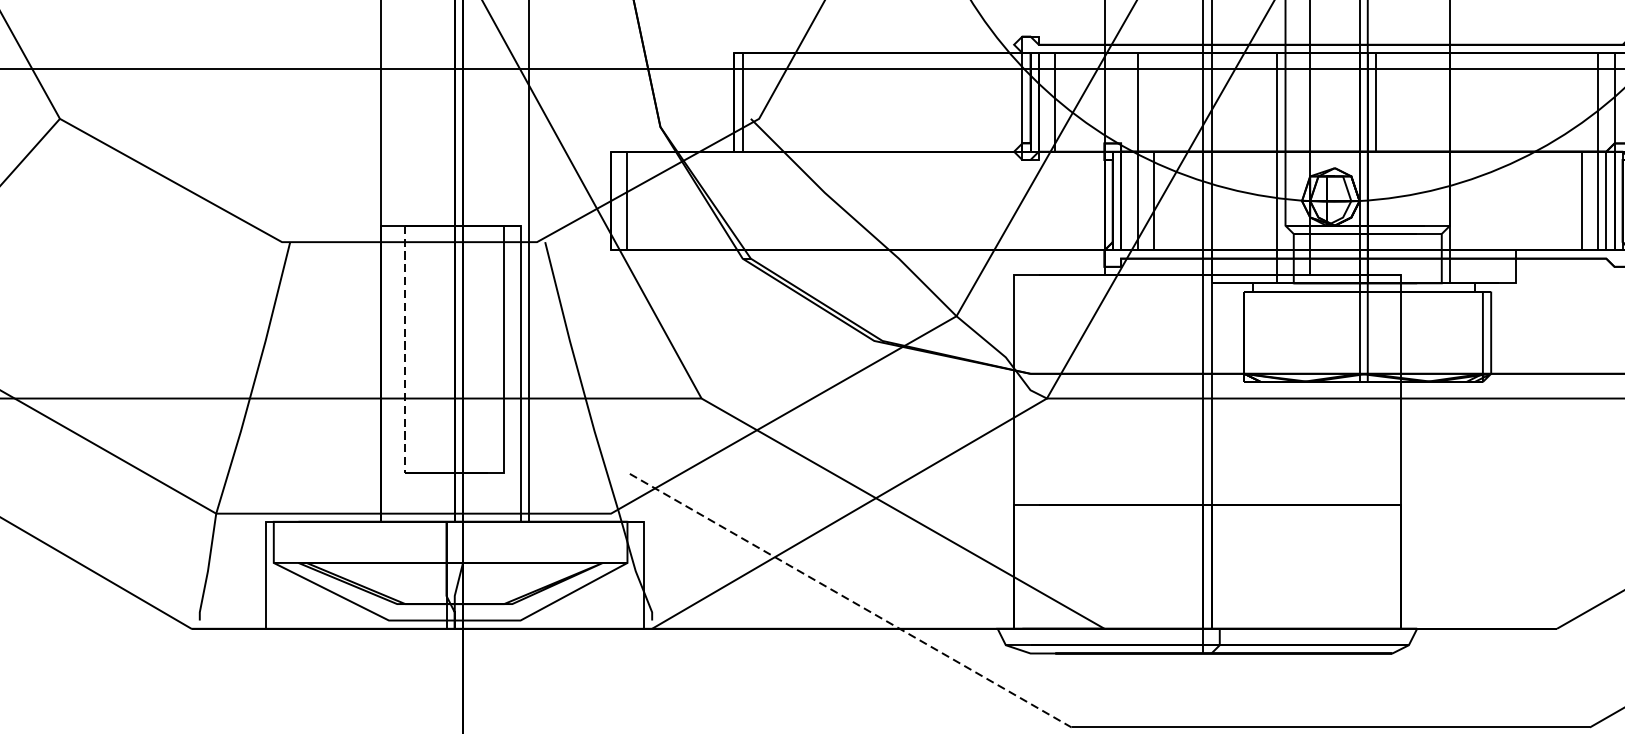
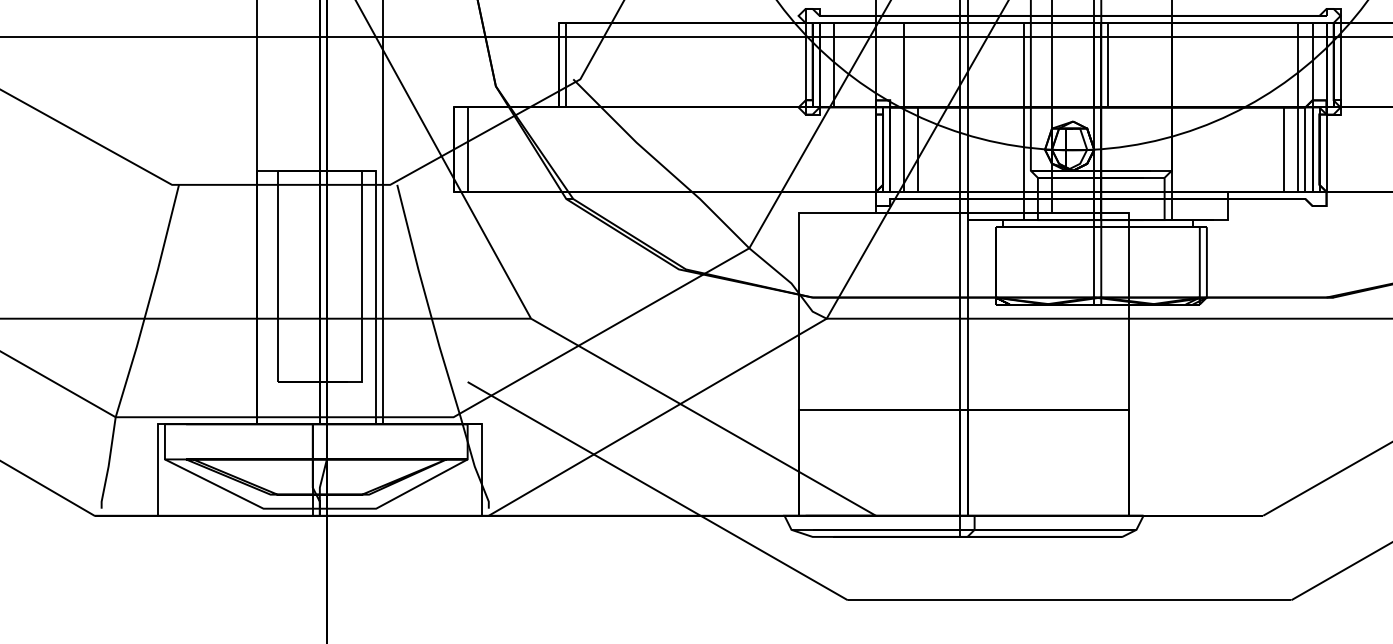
line: (405, 349) -> (277, 276), dashed -> solid
line: (849, 599) -> (657, 490), dashed -> solid

